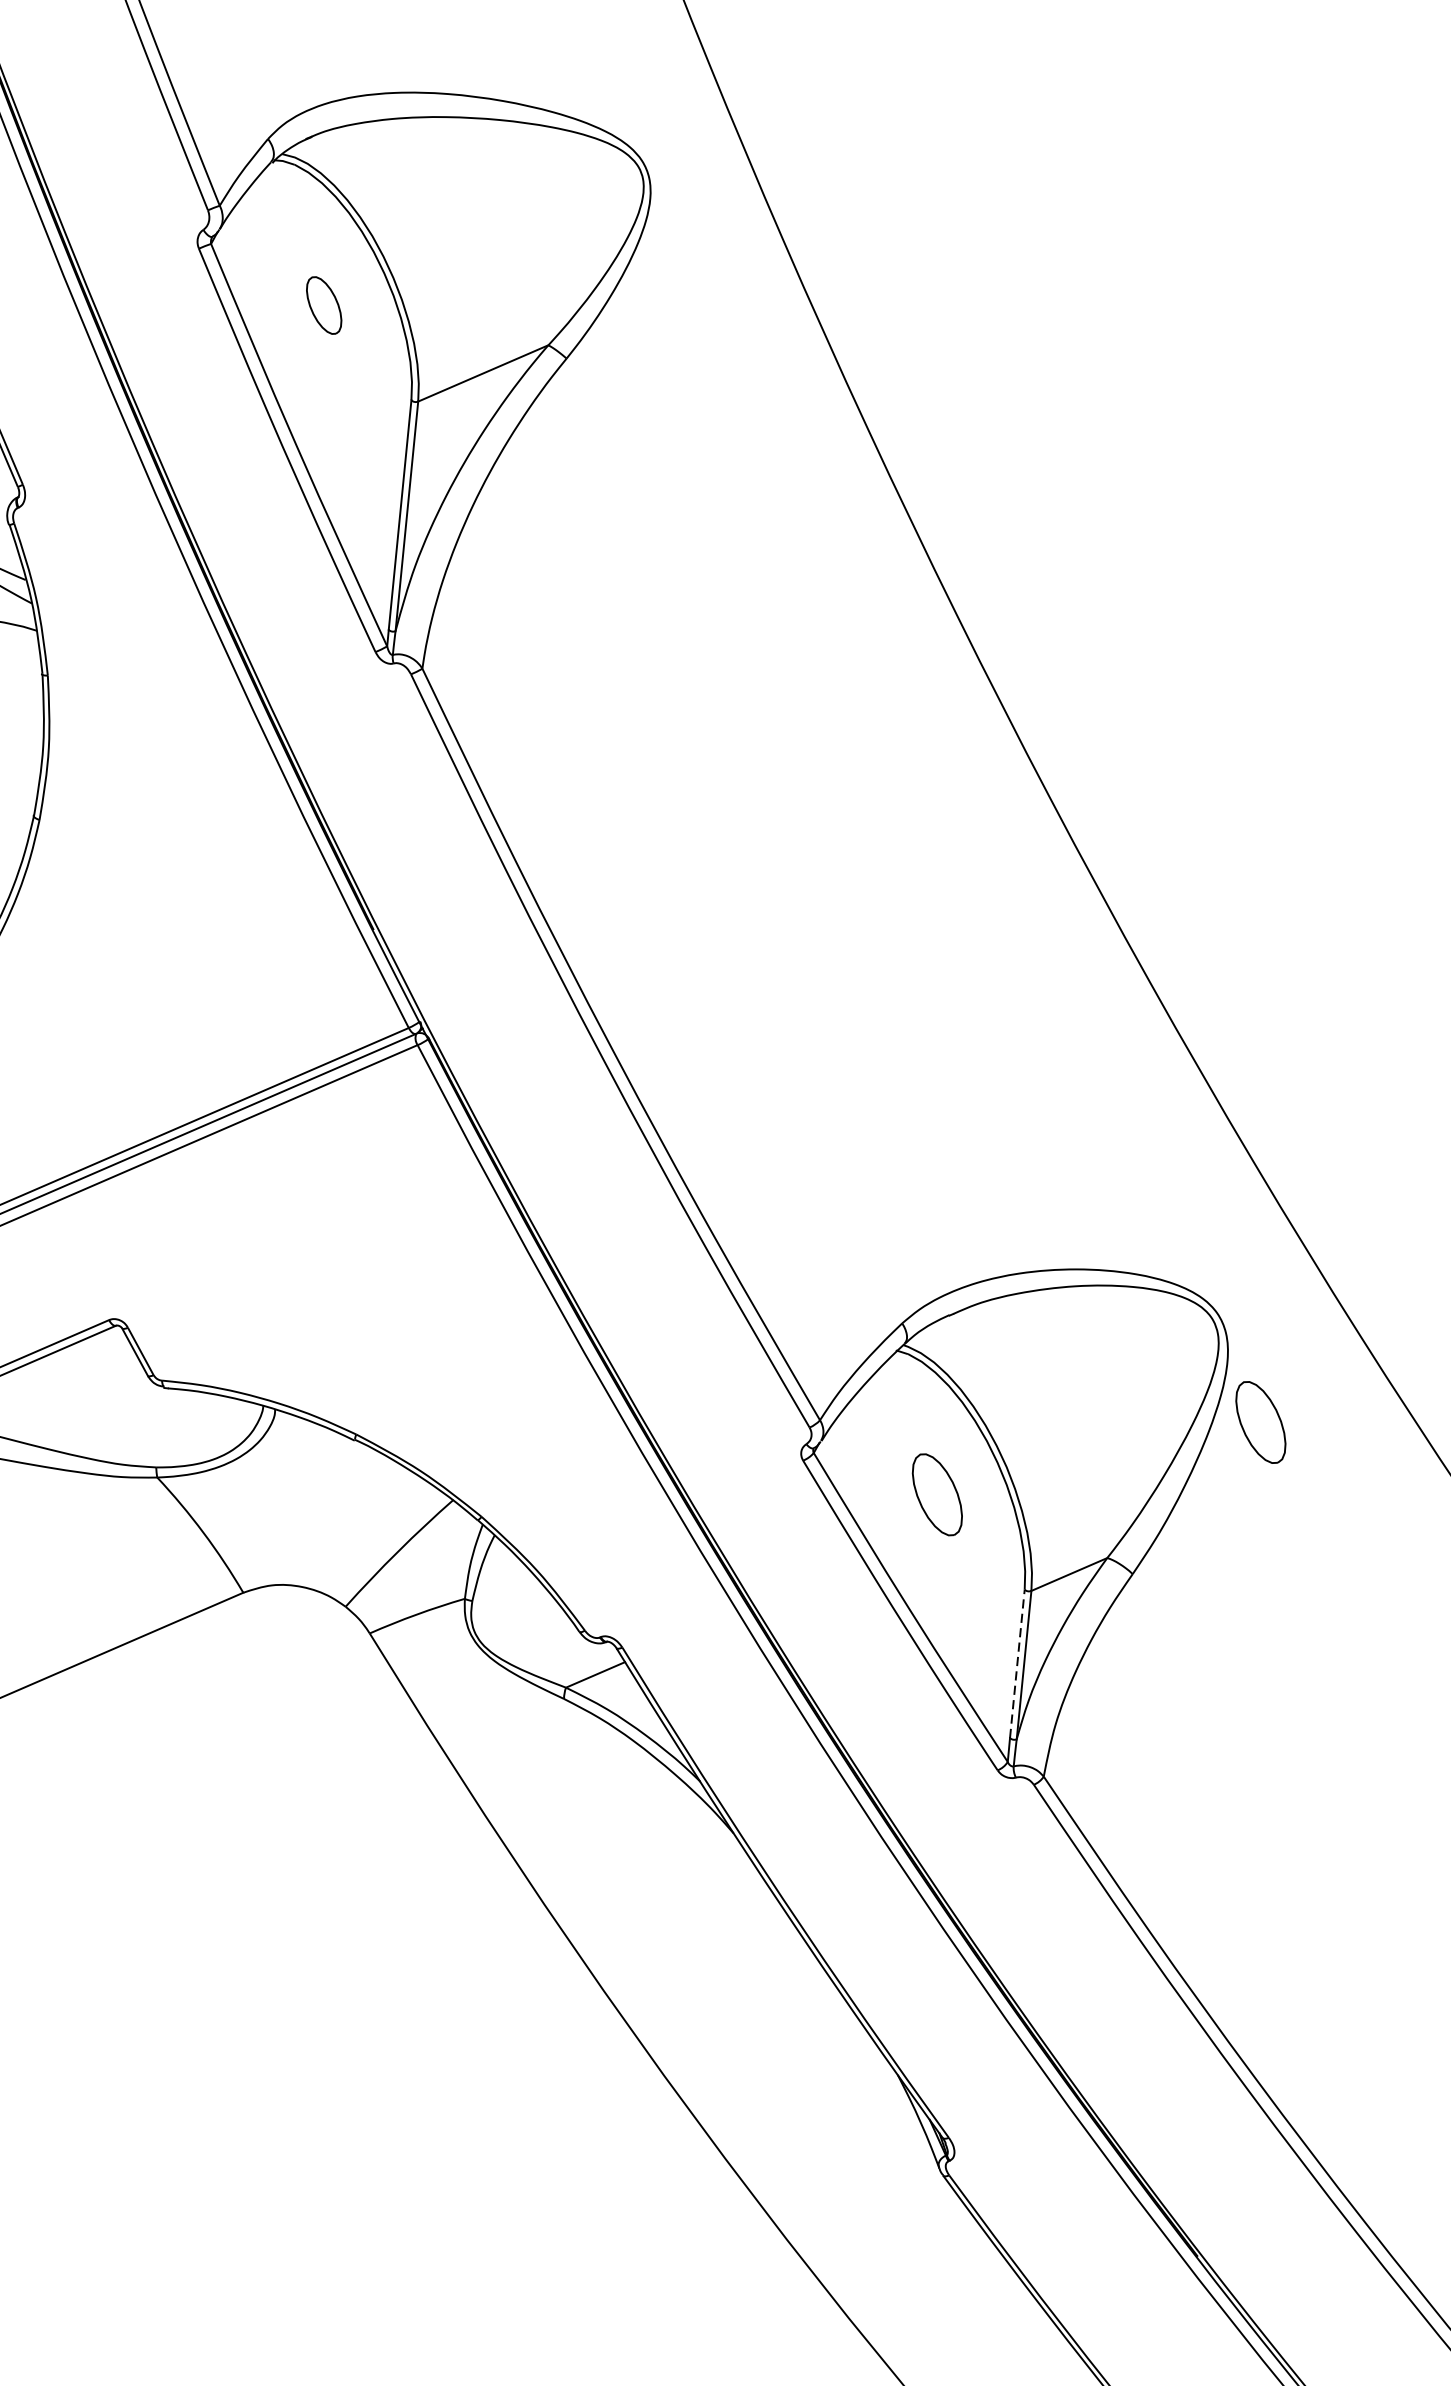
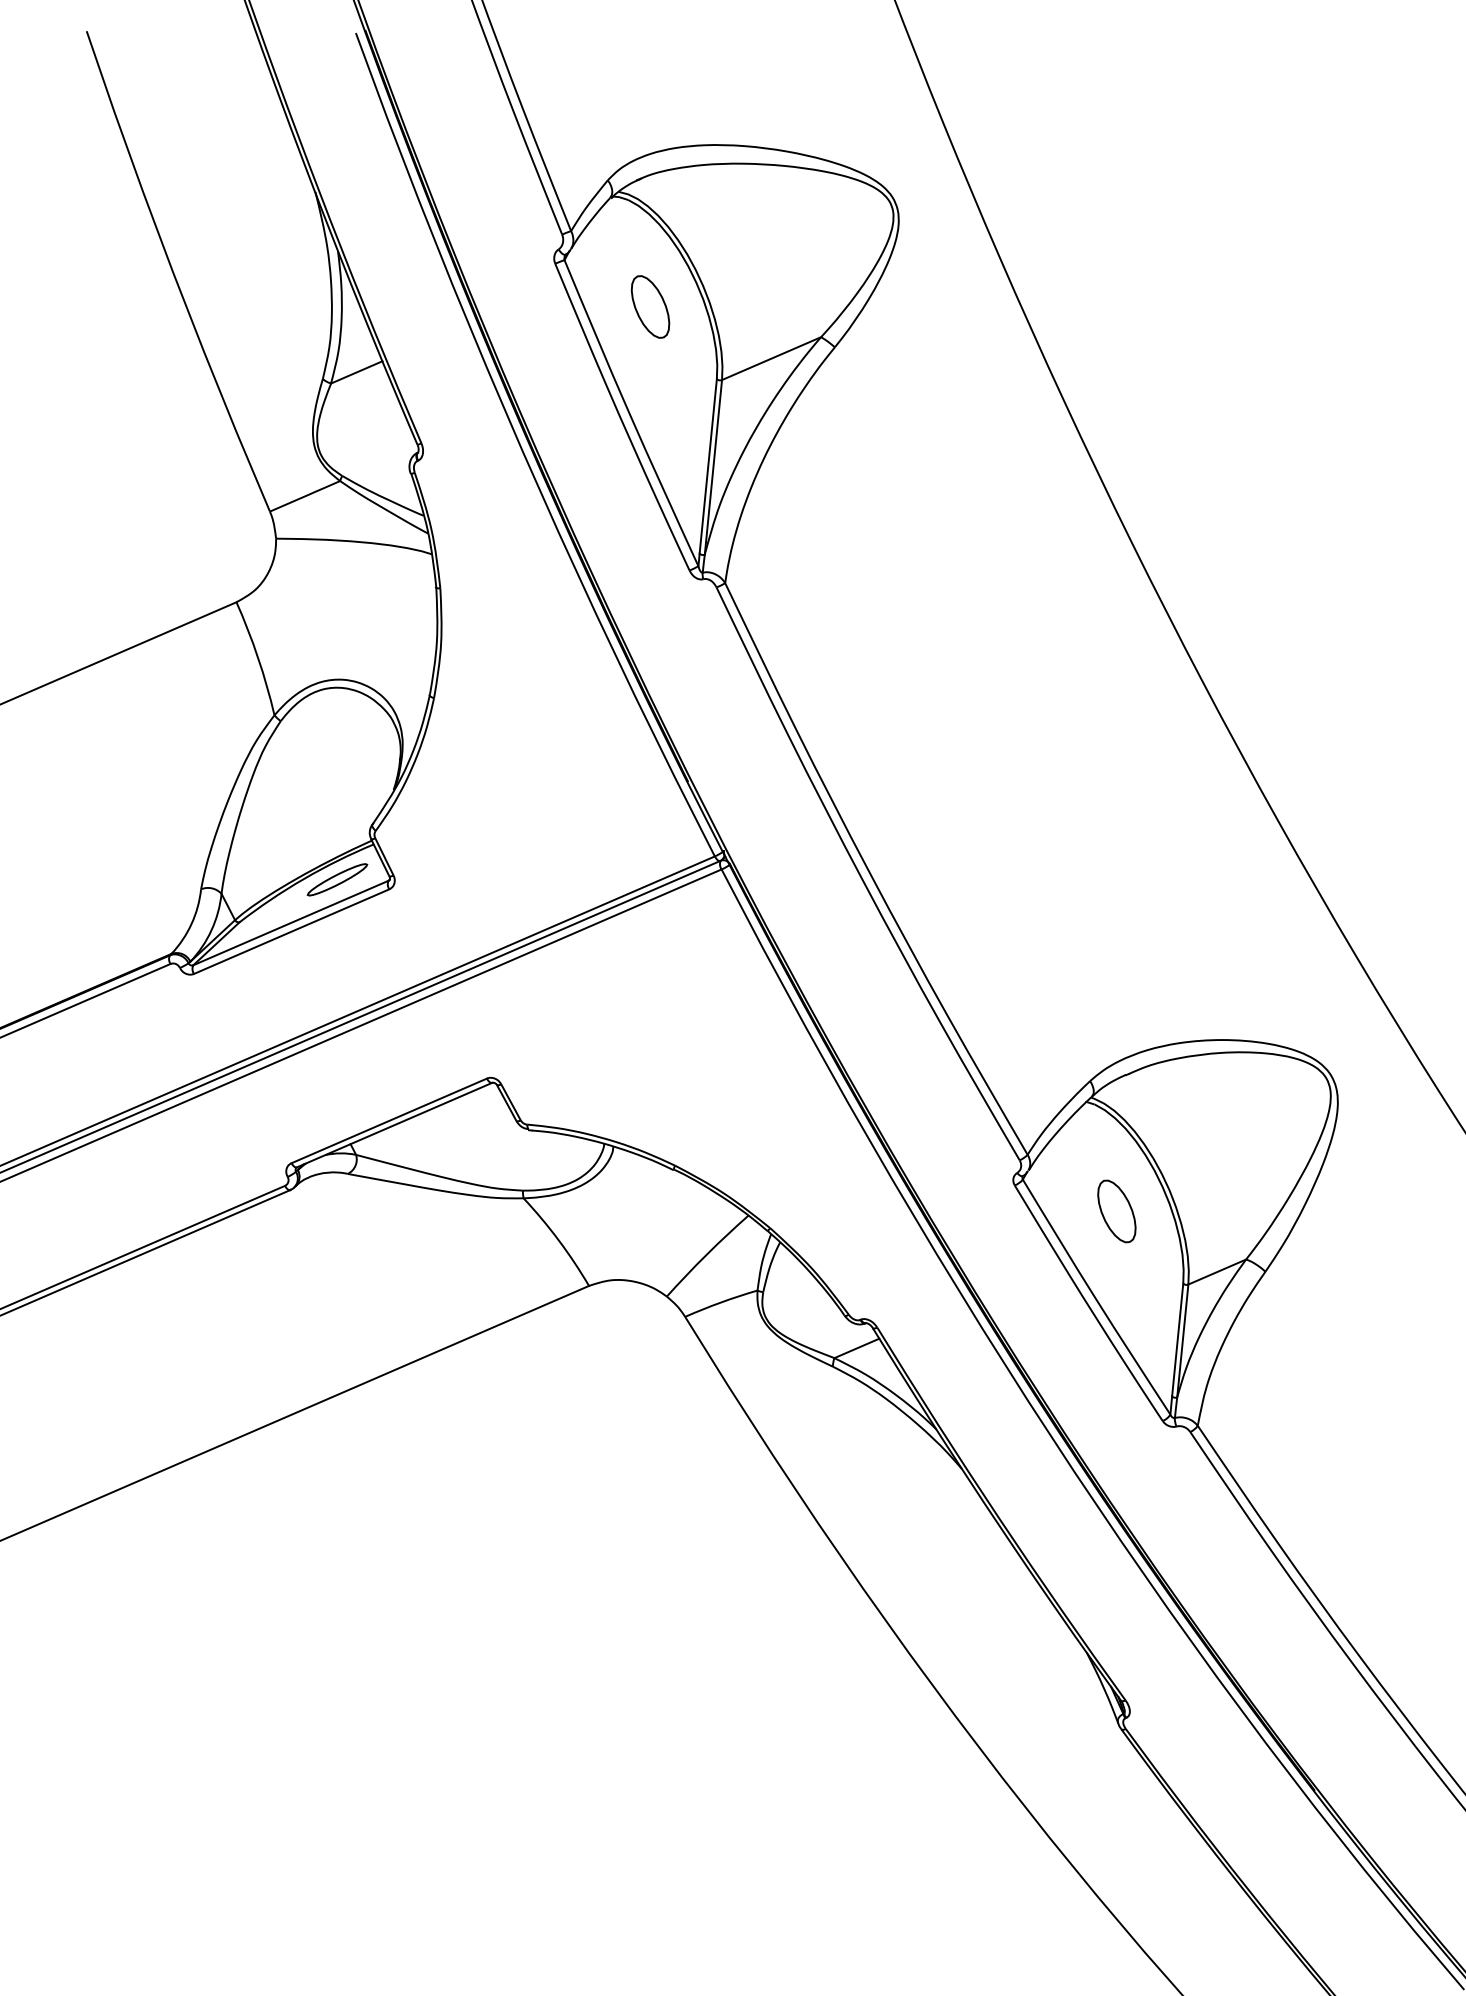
part: (324, 304) -> (650, 306), size x1.43
part: (1260, 1422) -> (1362, 1156), removed
line: (1017, 1664) -> (1177, 1340), dashed -> solid

